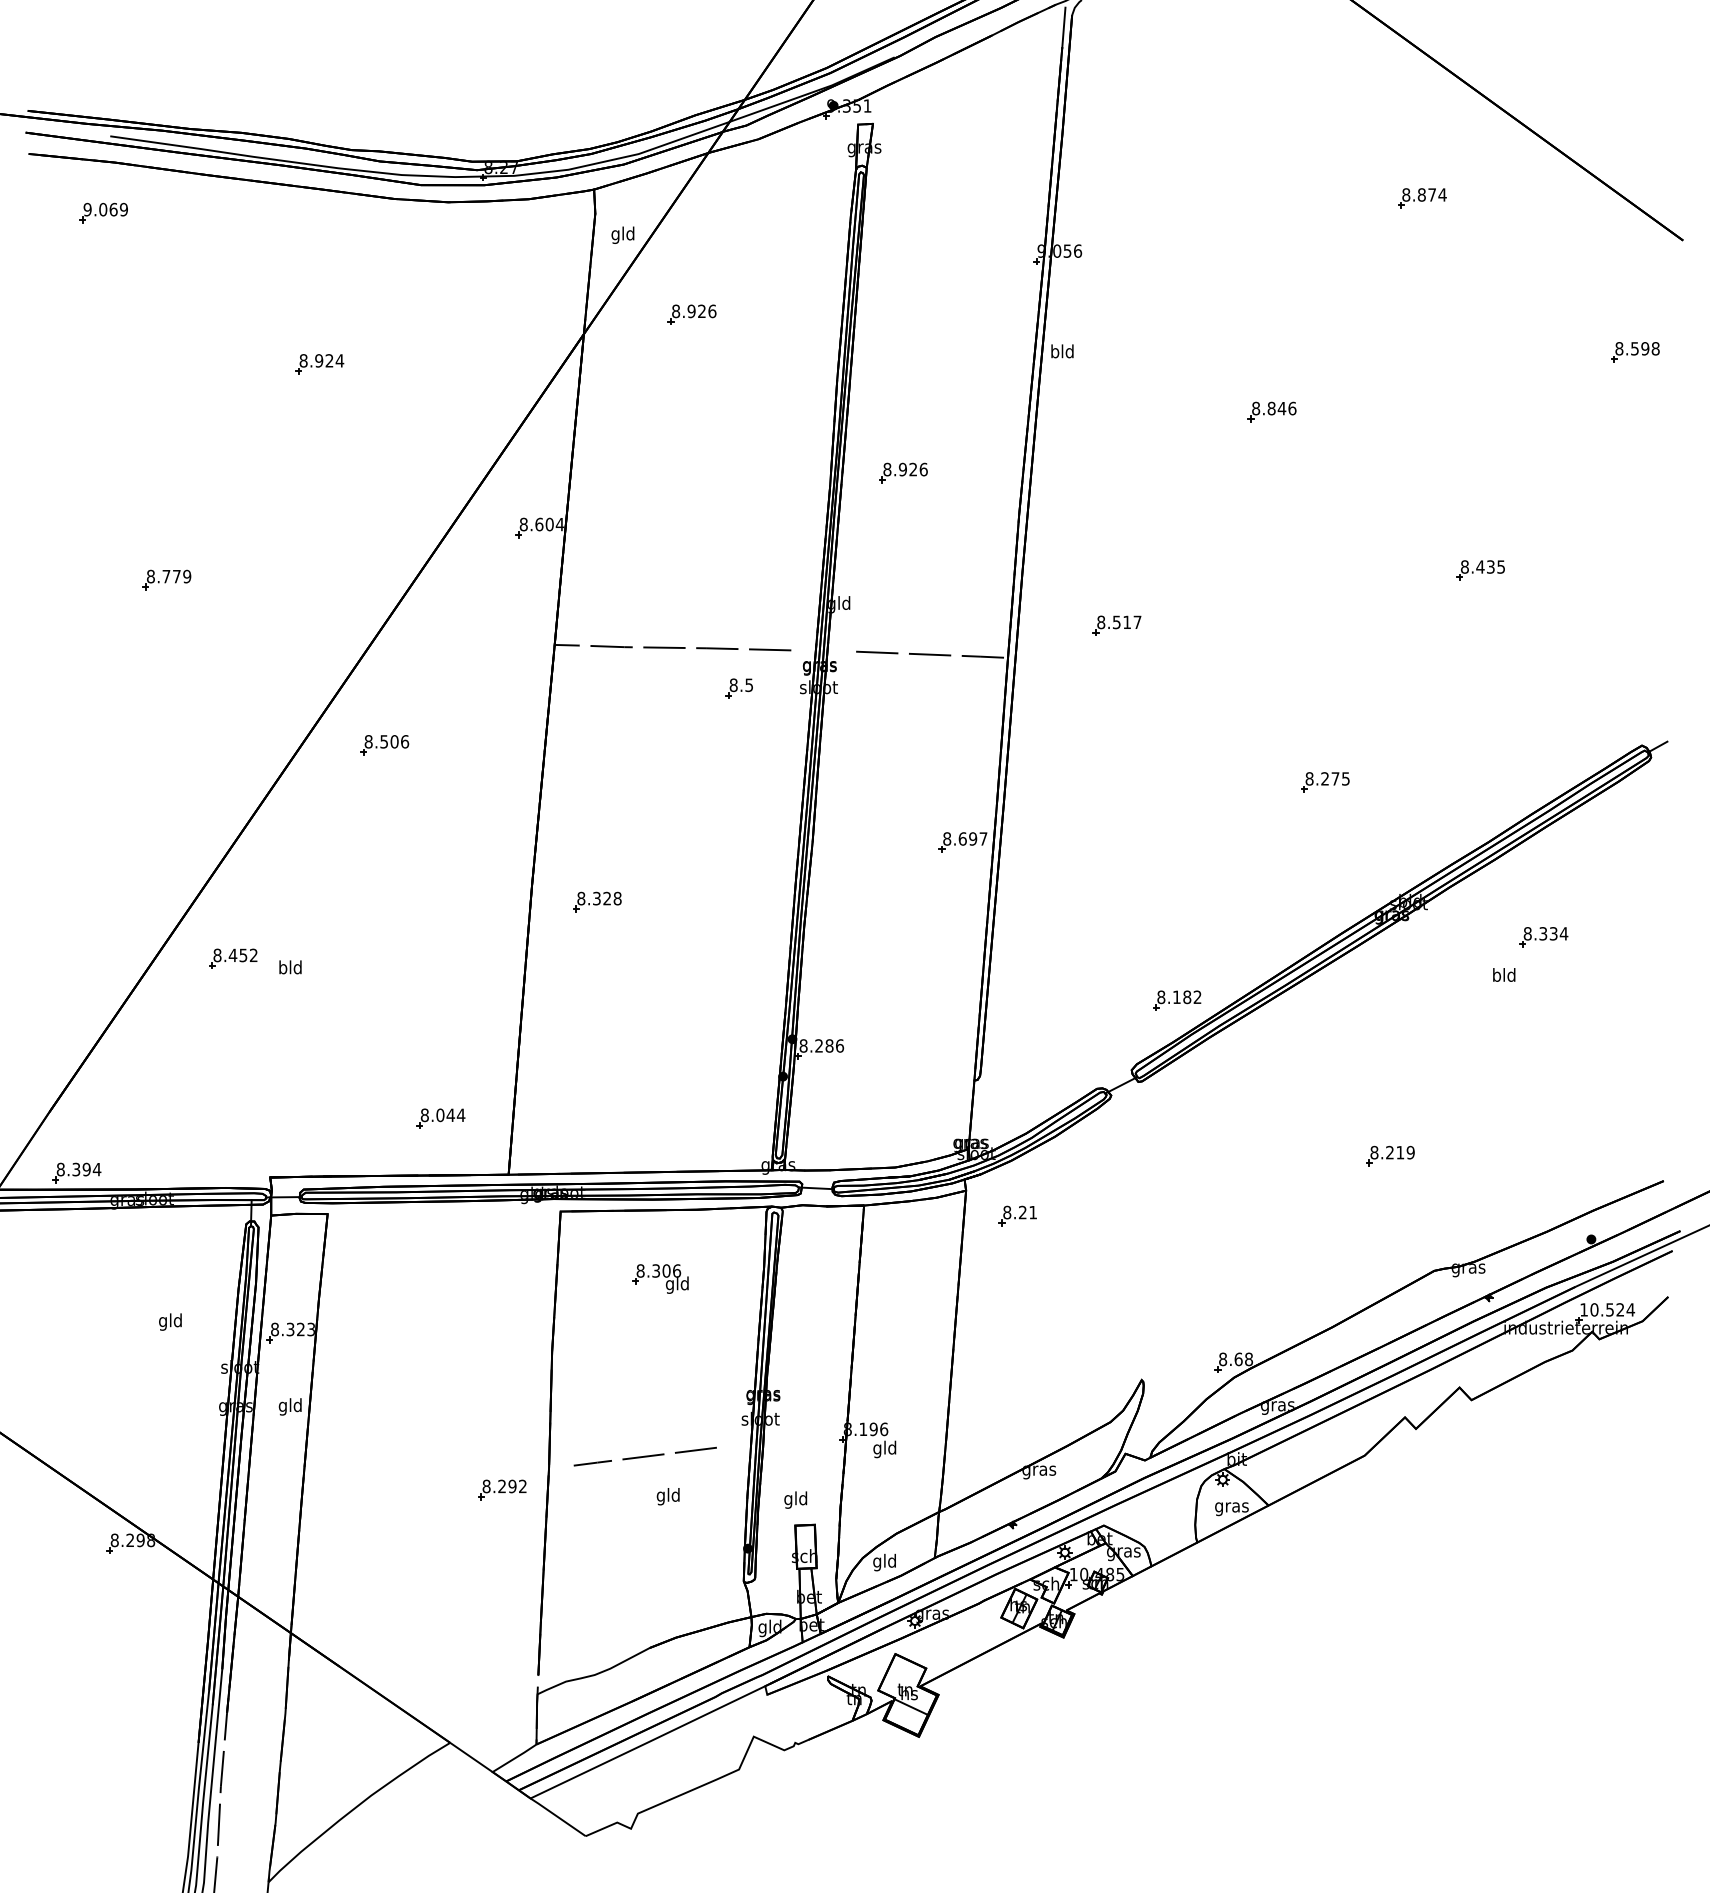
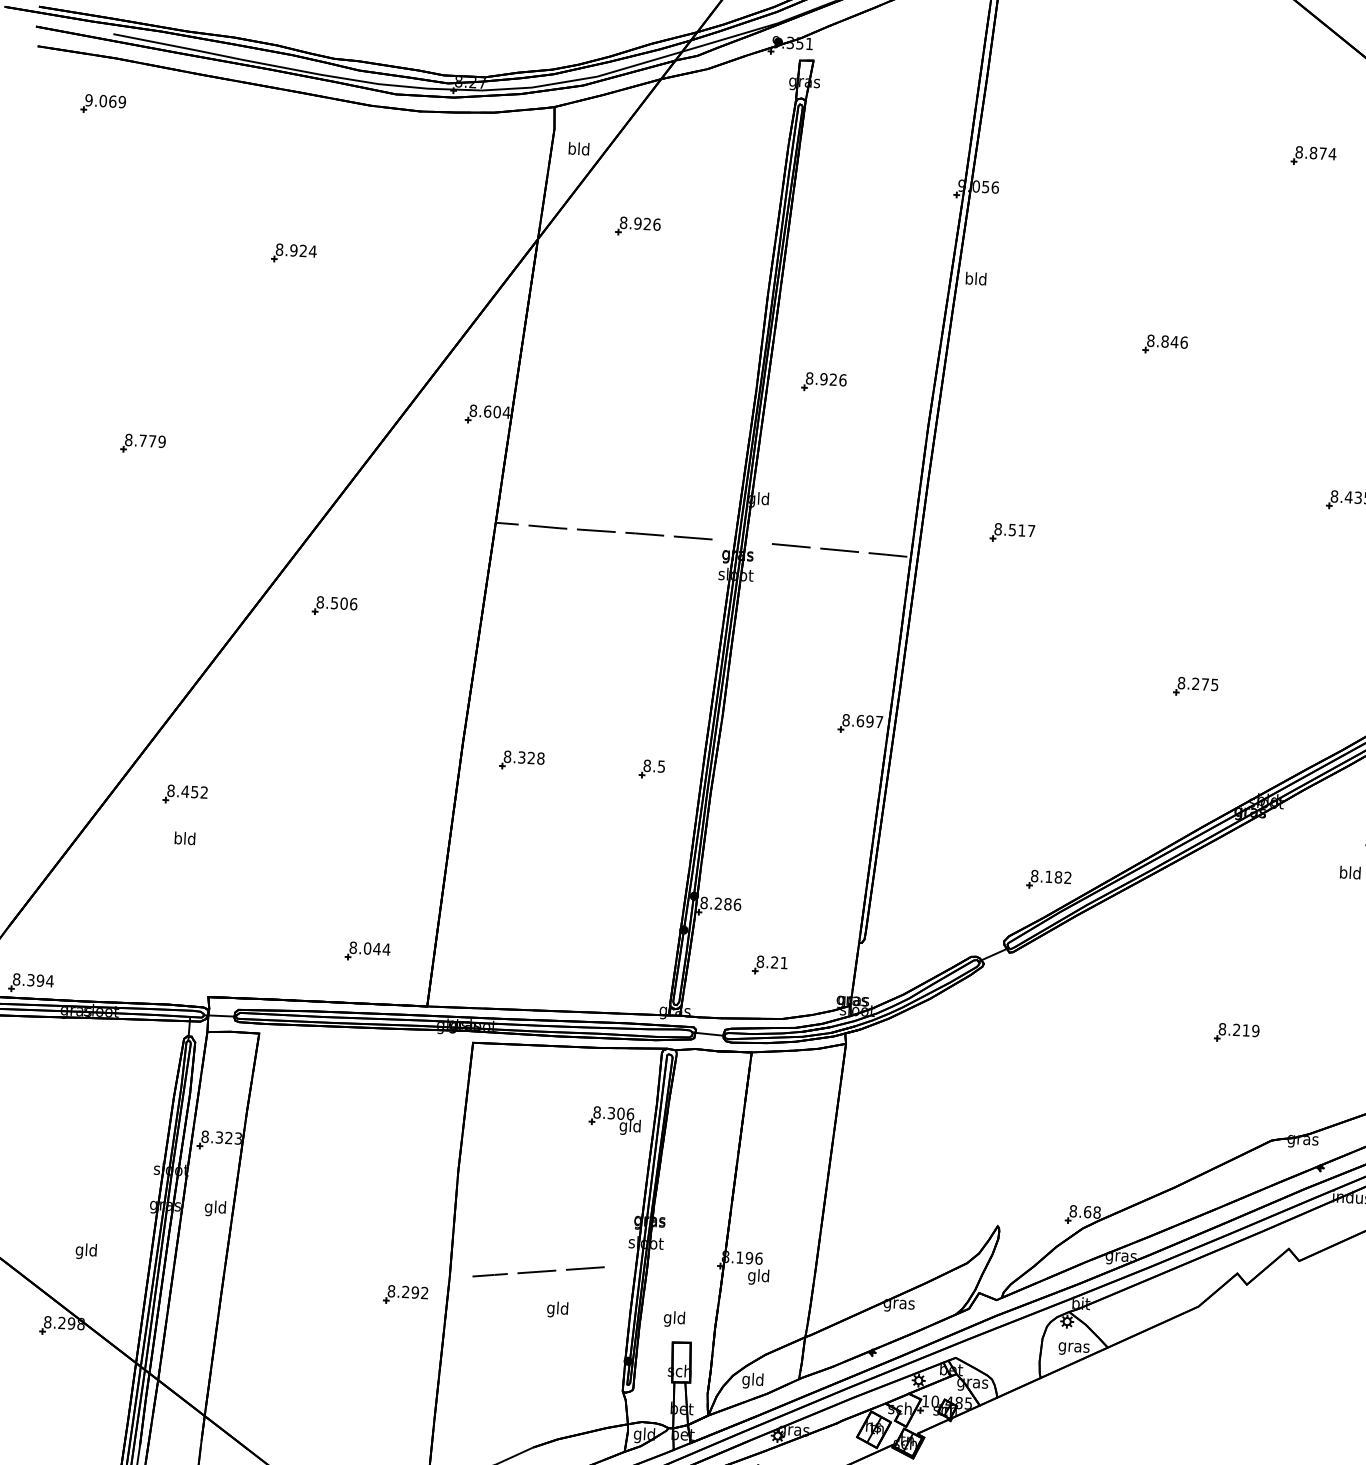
text: (615, 234) -> (571, 149), gld -> bld
part: (738, 688) -> (651, 769), moved
text: (290, 967) -> (185, 838), moved
part: (1017, 1215) -> (769, 964), moved
part: (660, 1278) -> (615, 1120), moved
text: (170, 1321) -> (86, 1250), moved

